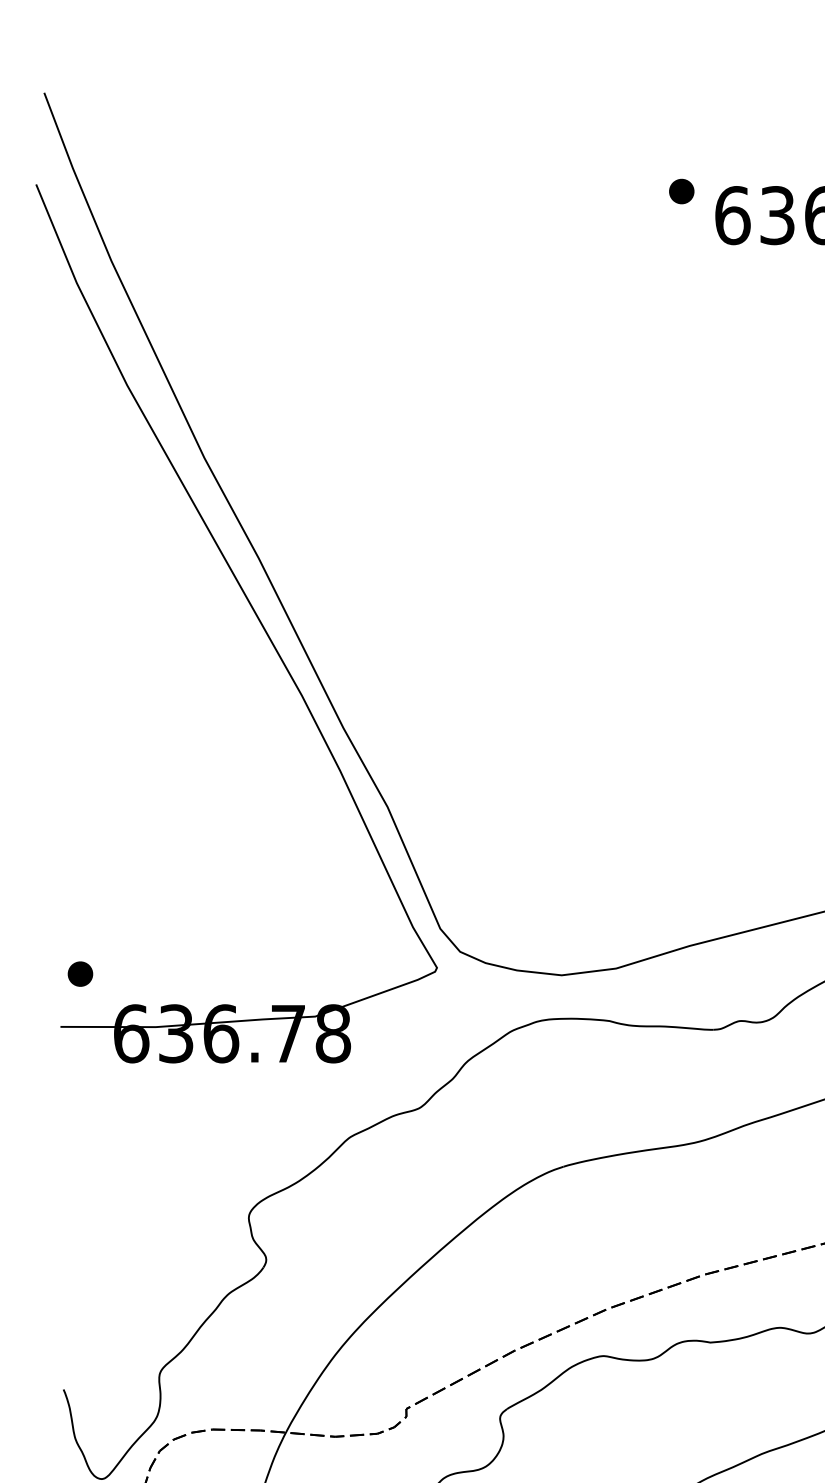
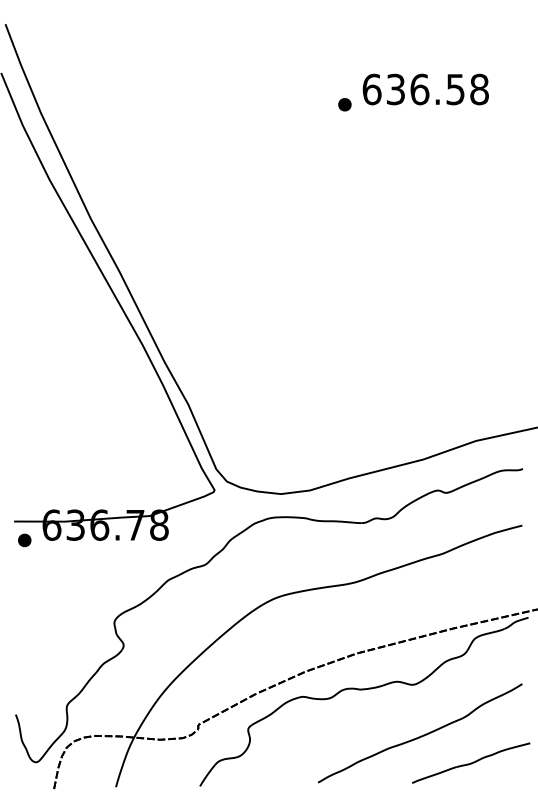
part: (680, 191) -> (344, 104), moved
part: (79, 974) -> (24, 540), moved

